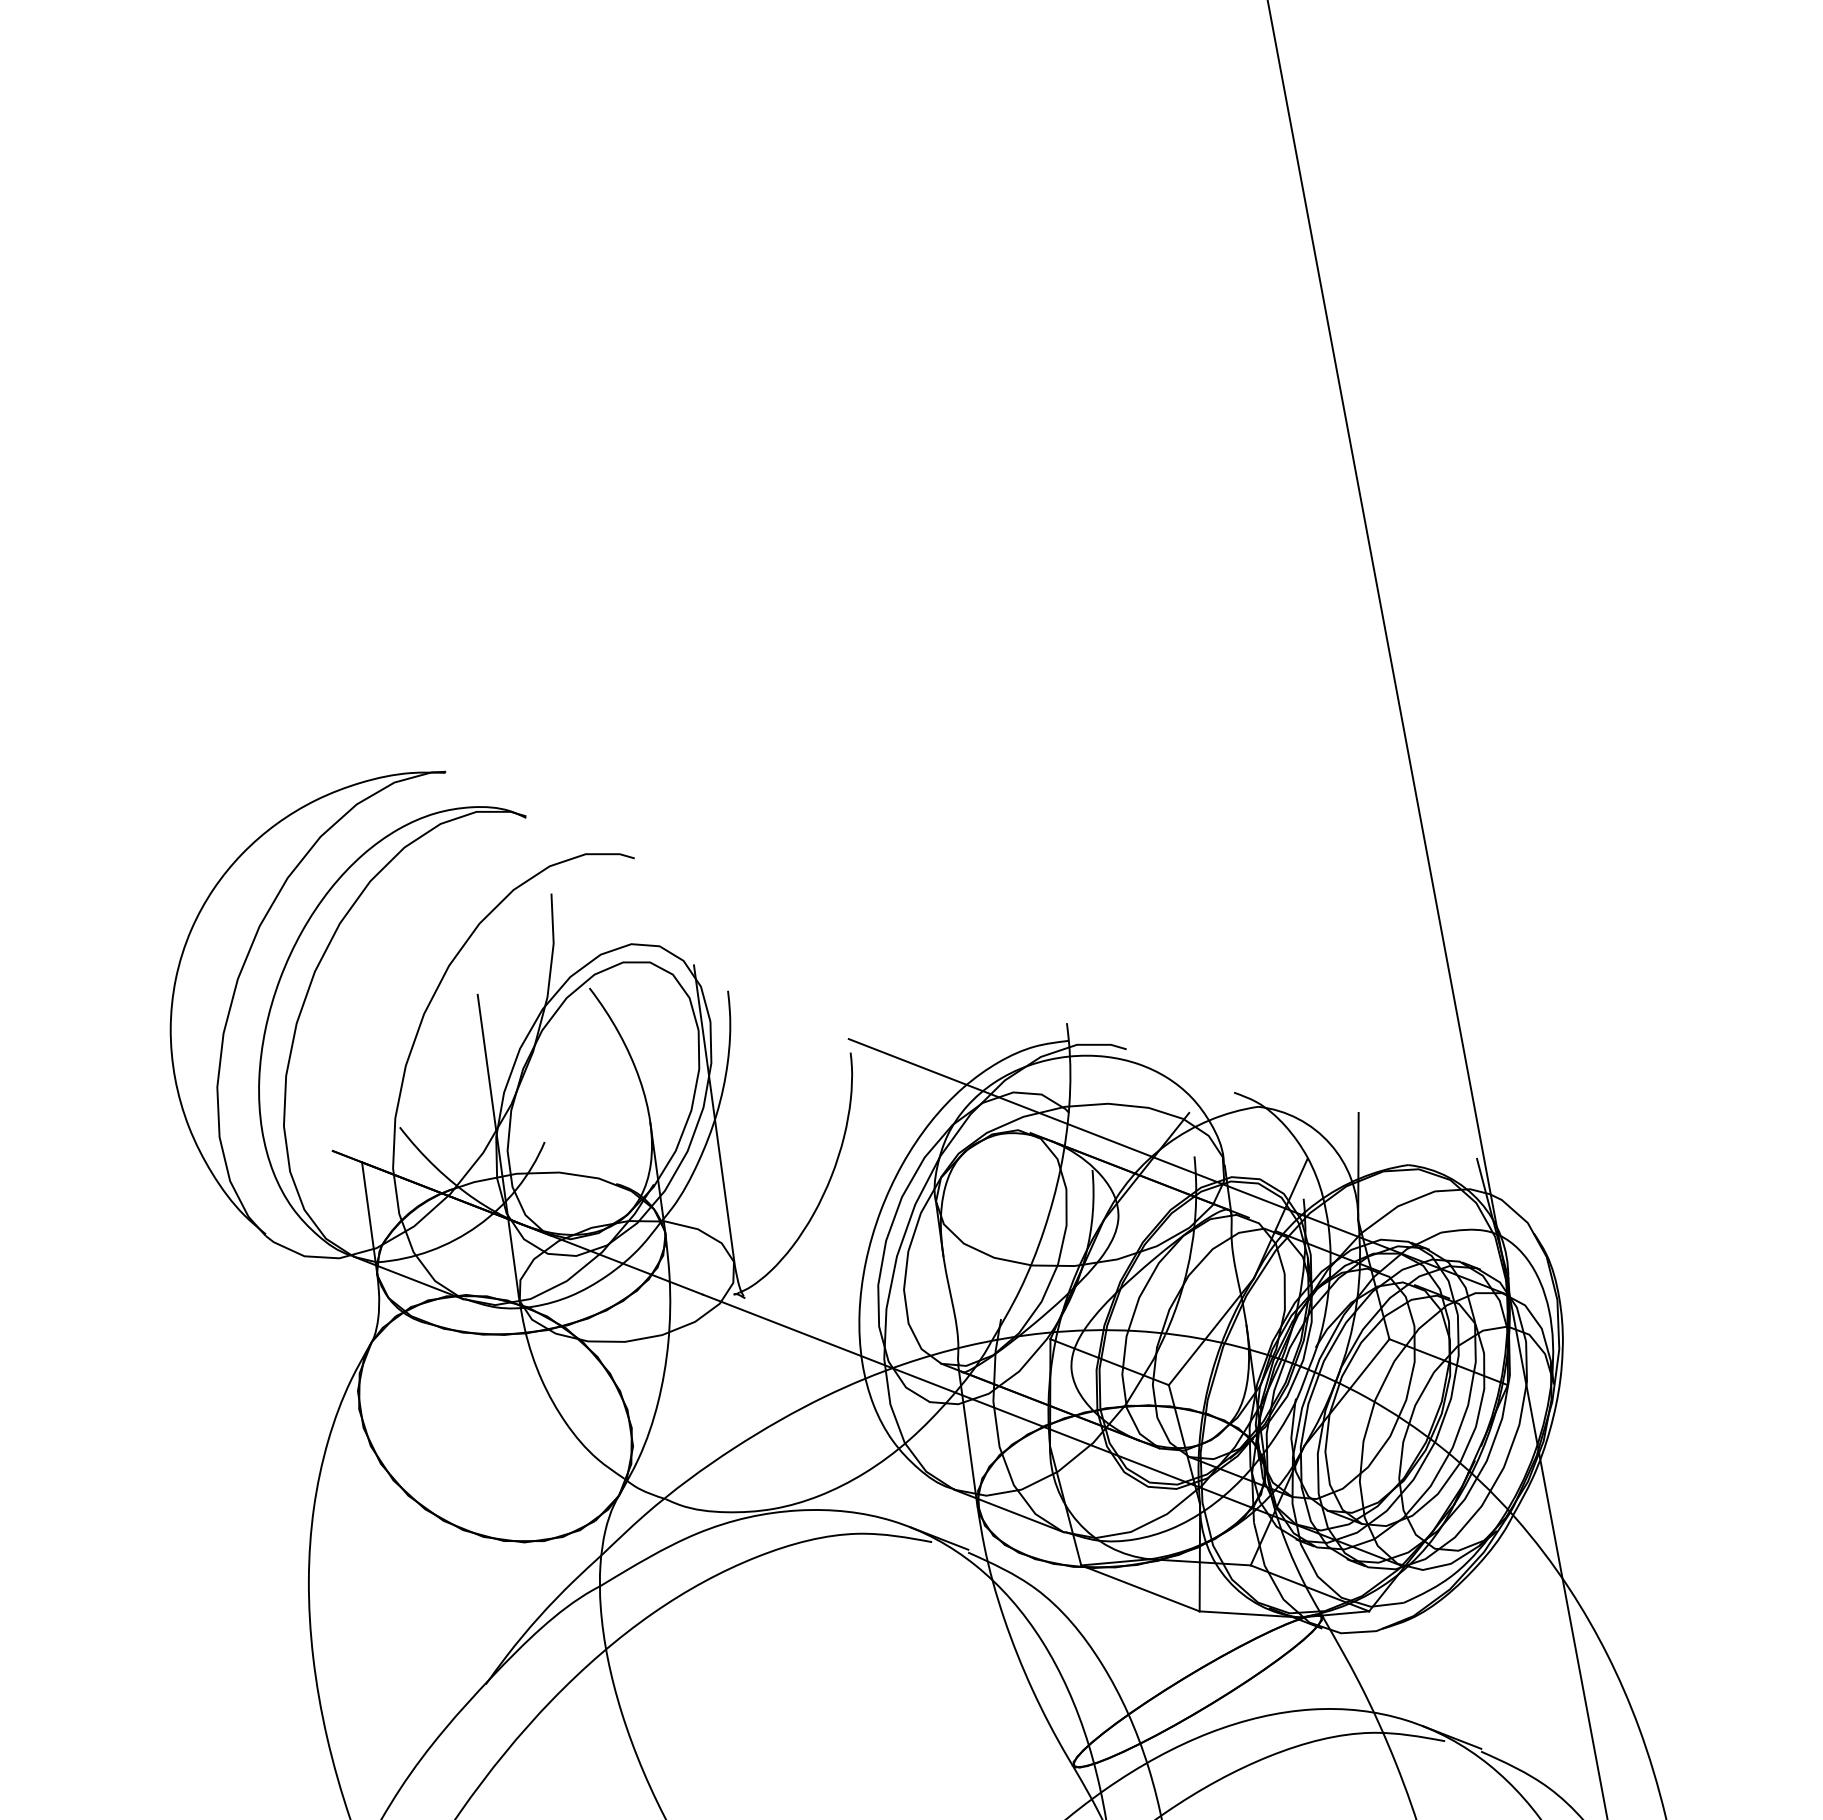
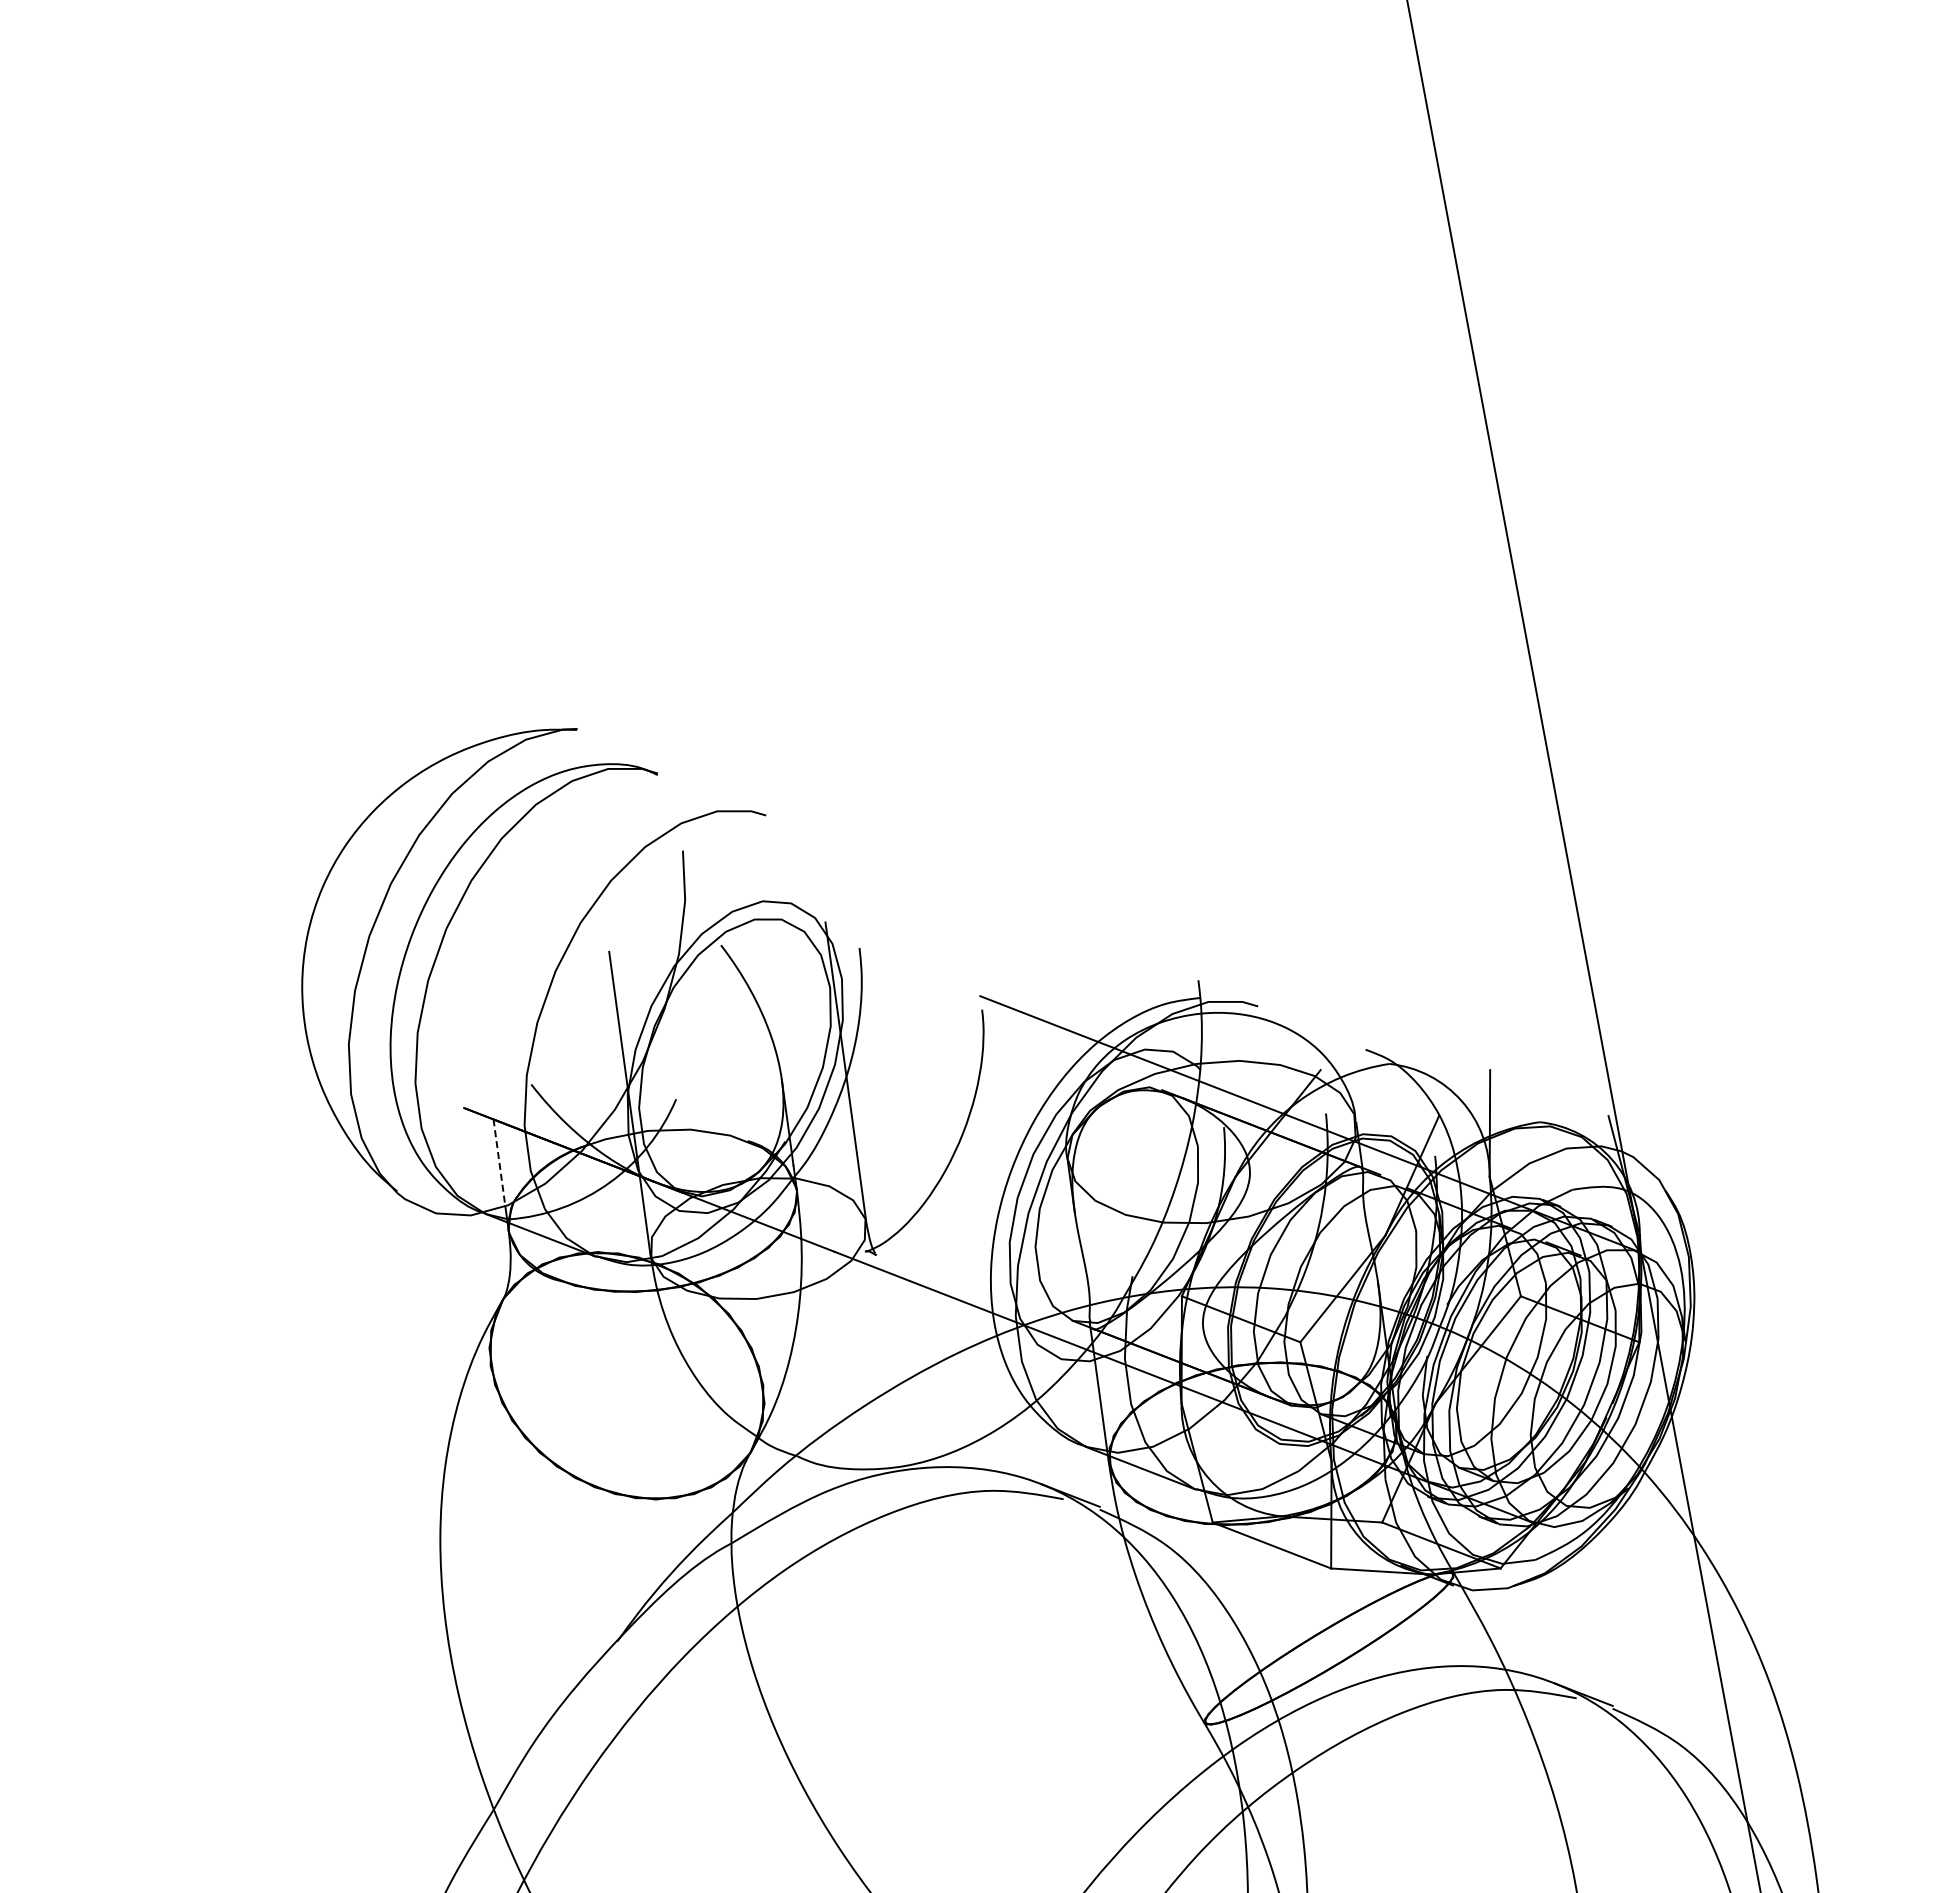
line: (368, 1205) -> (499, 1162), solid -> dashed

